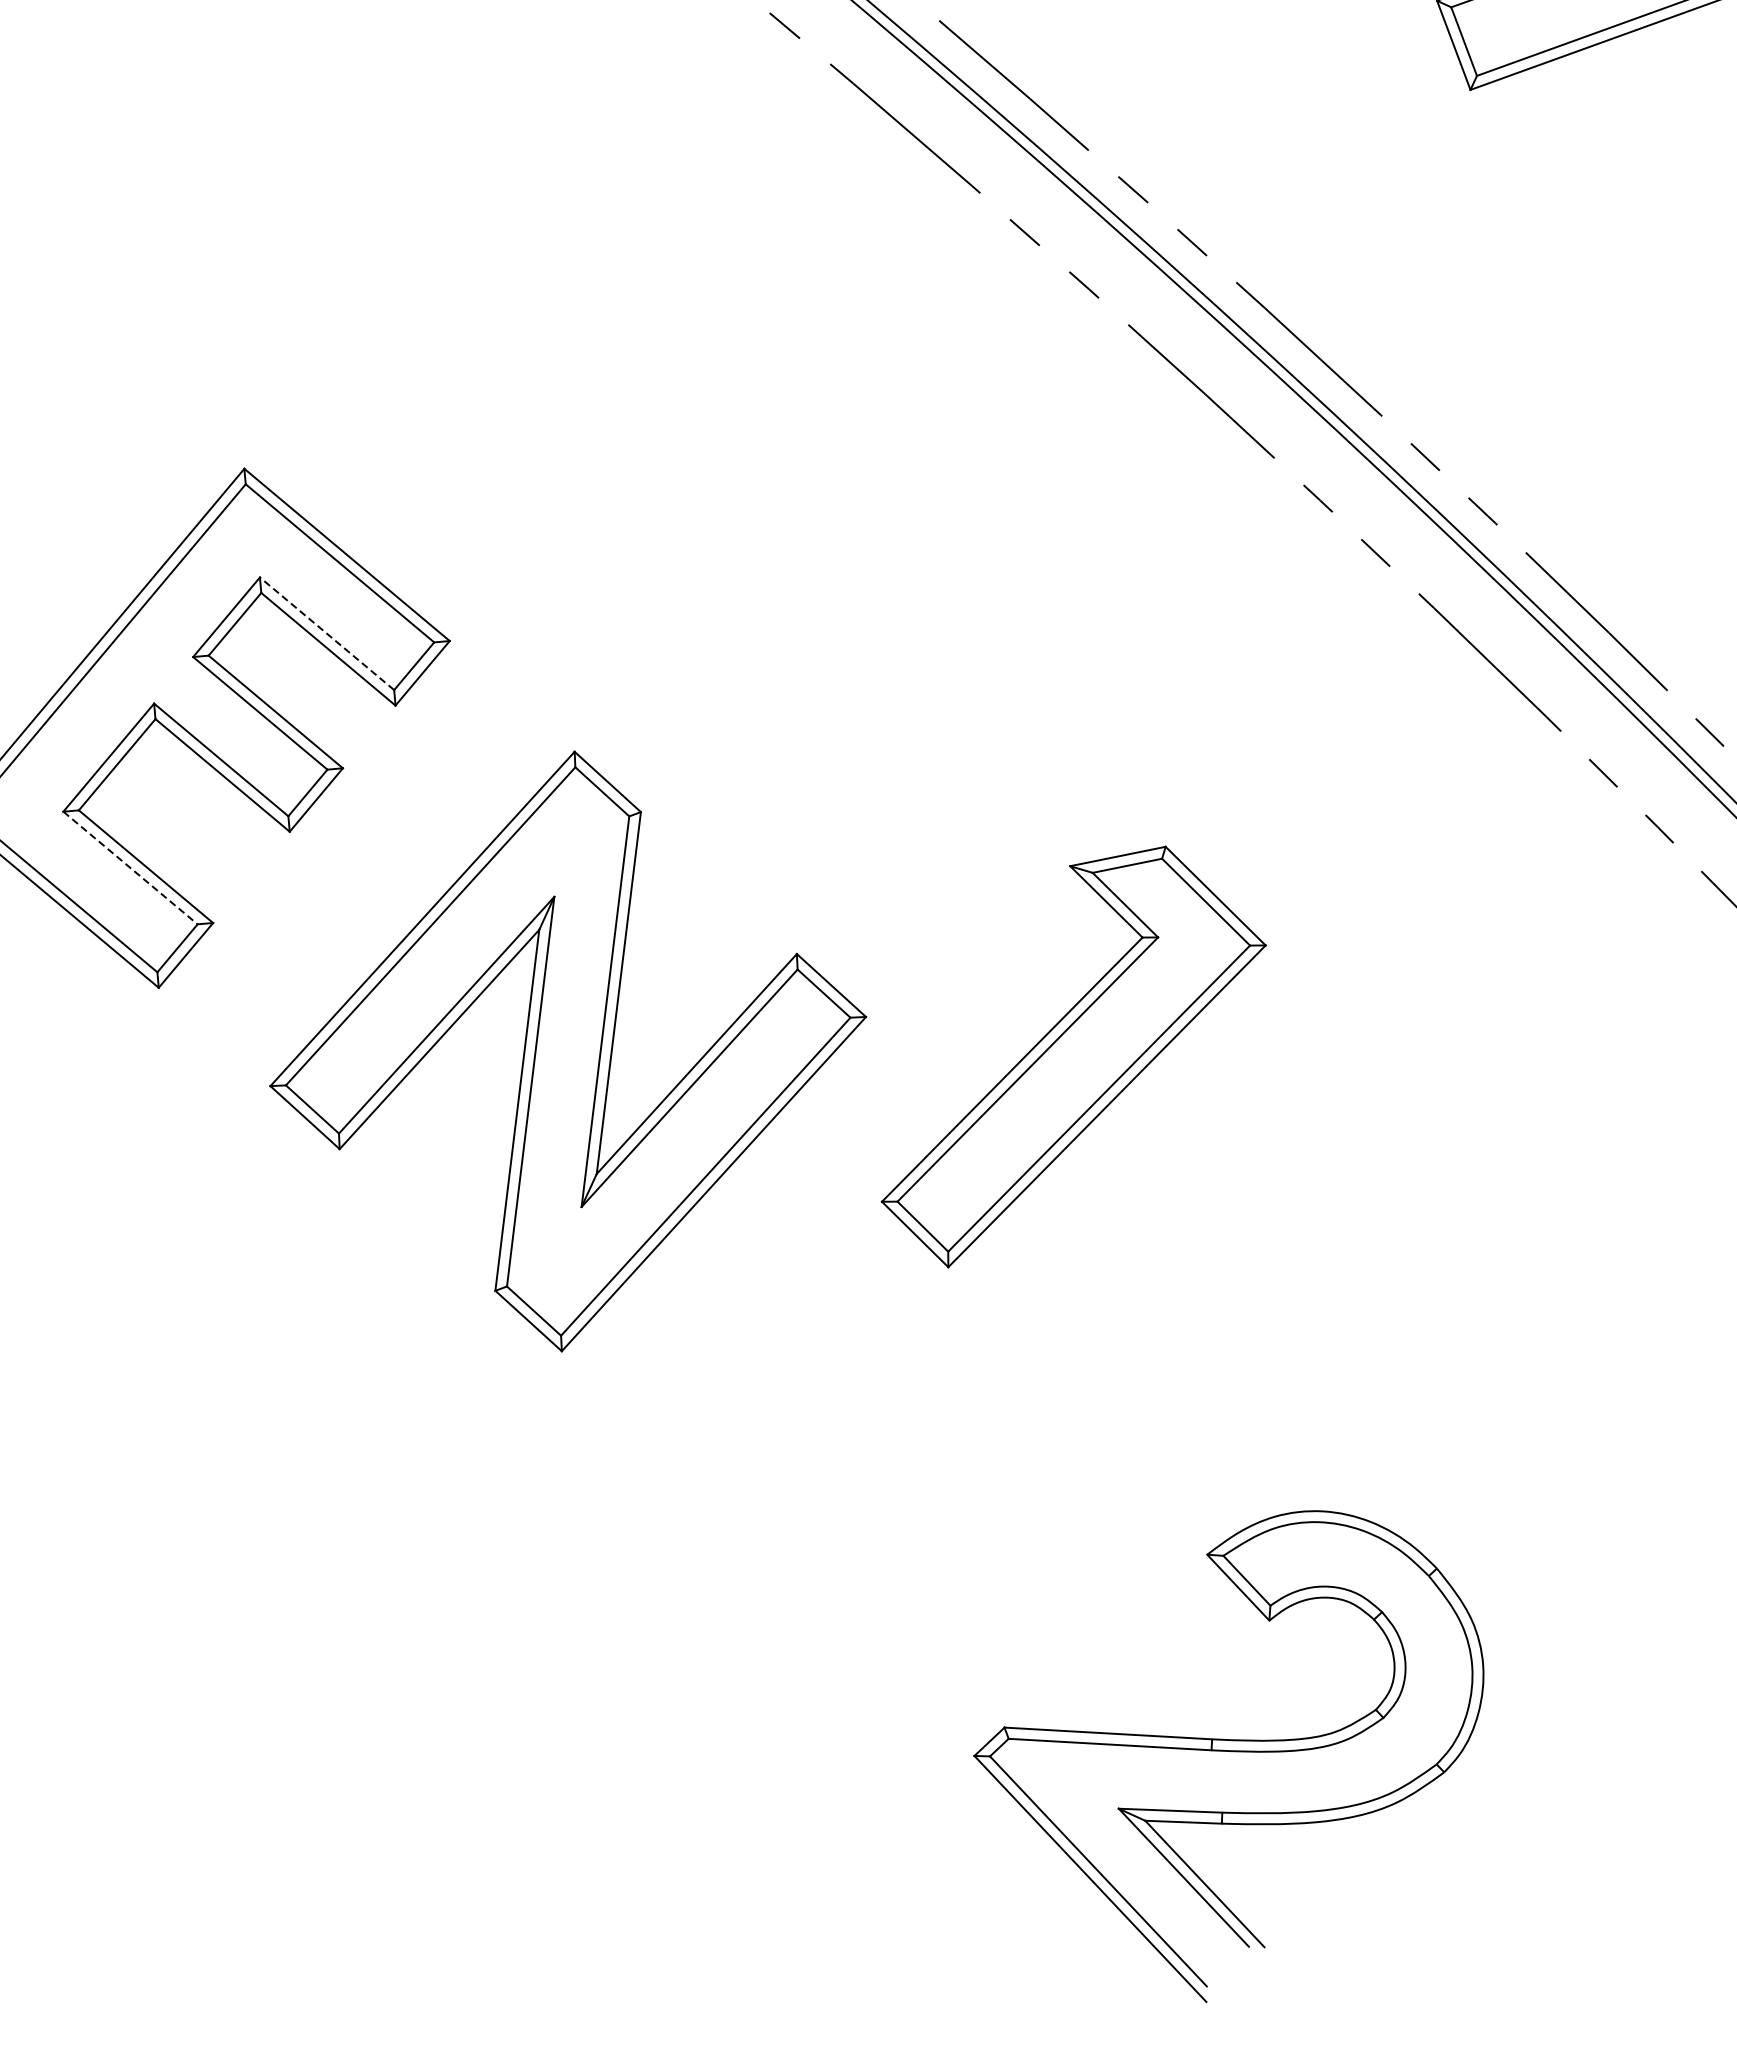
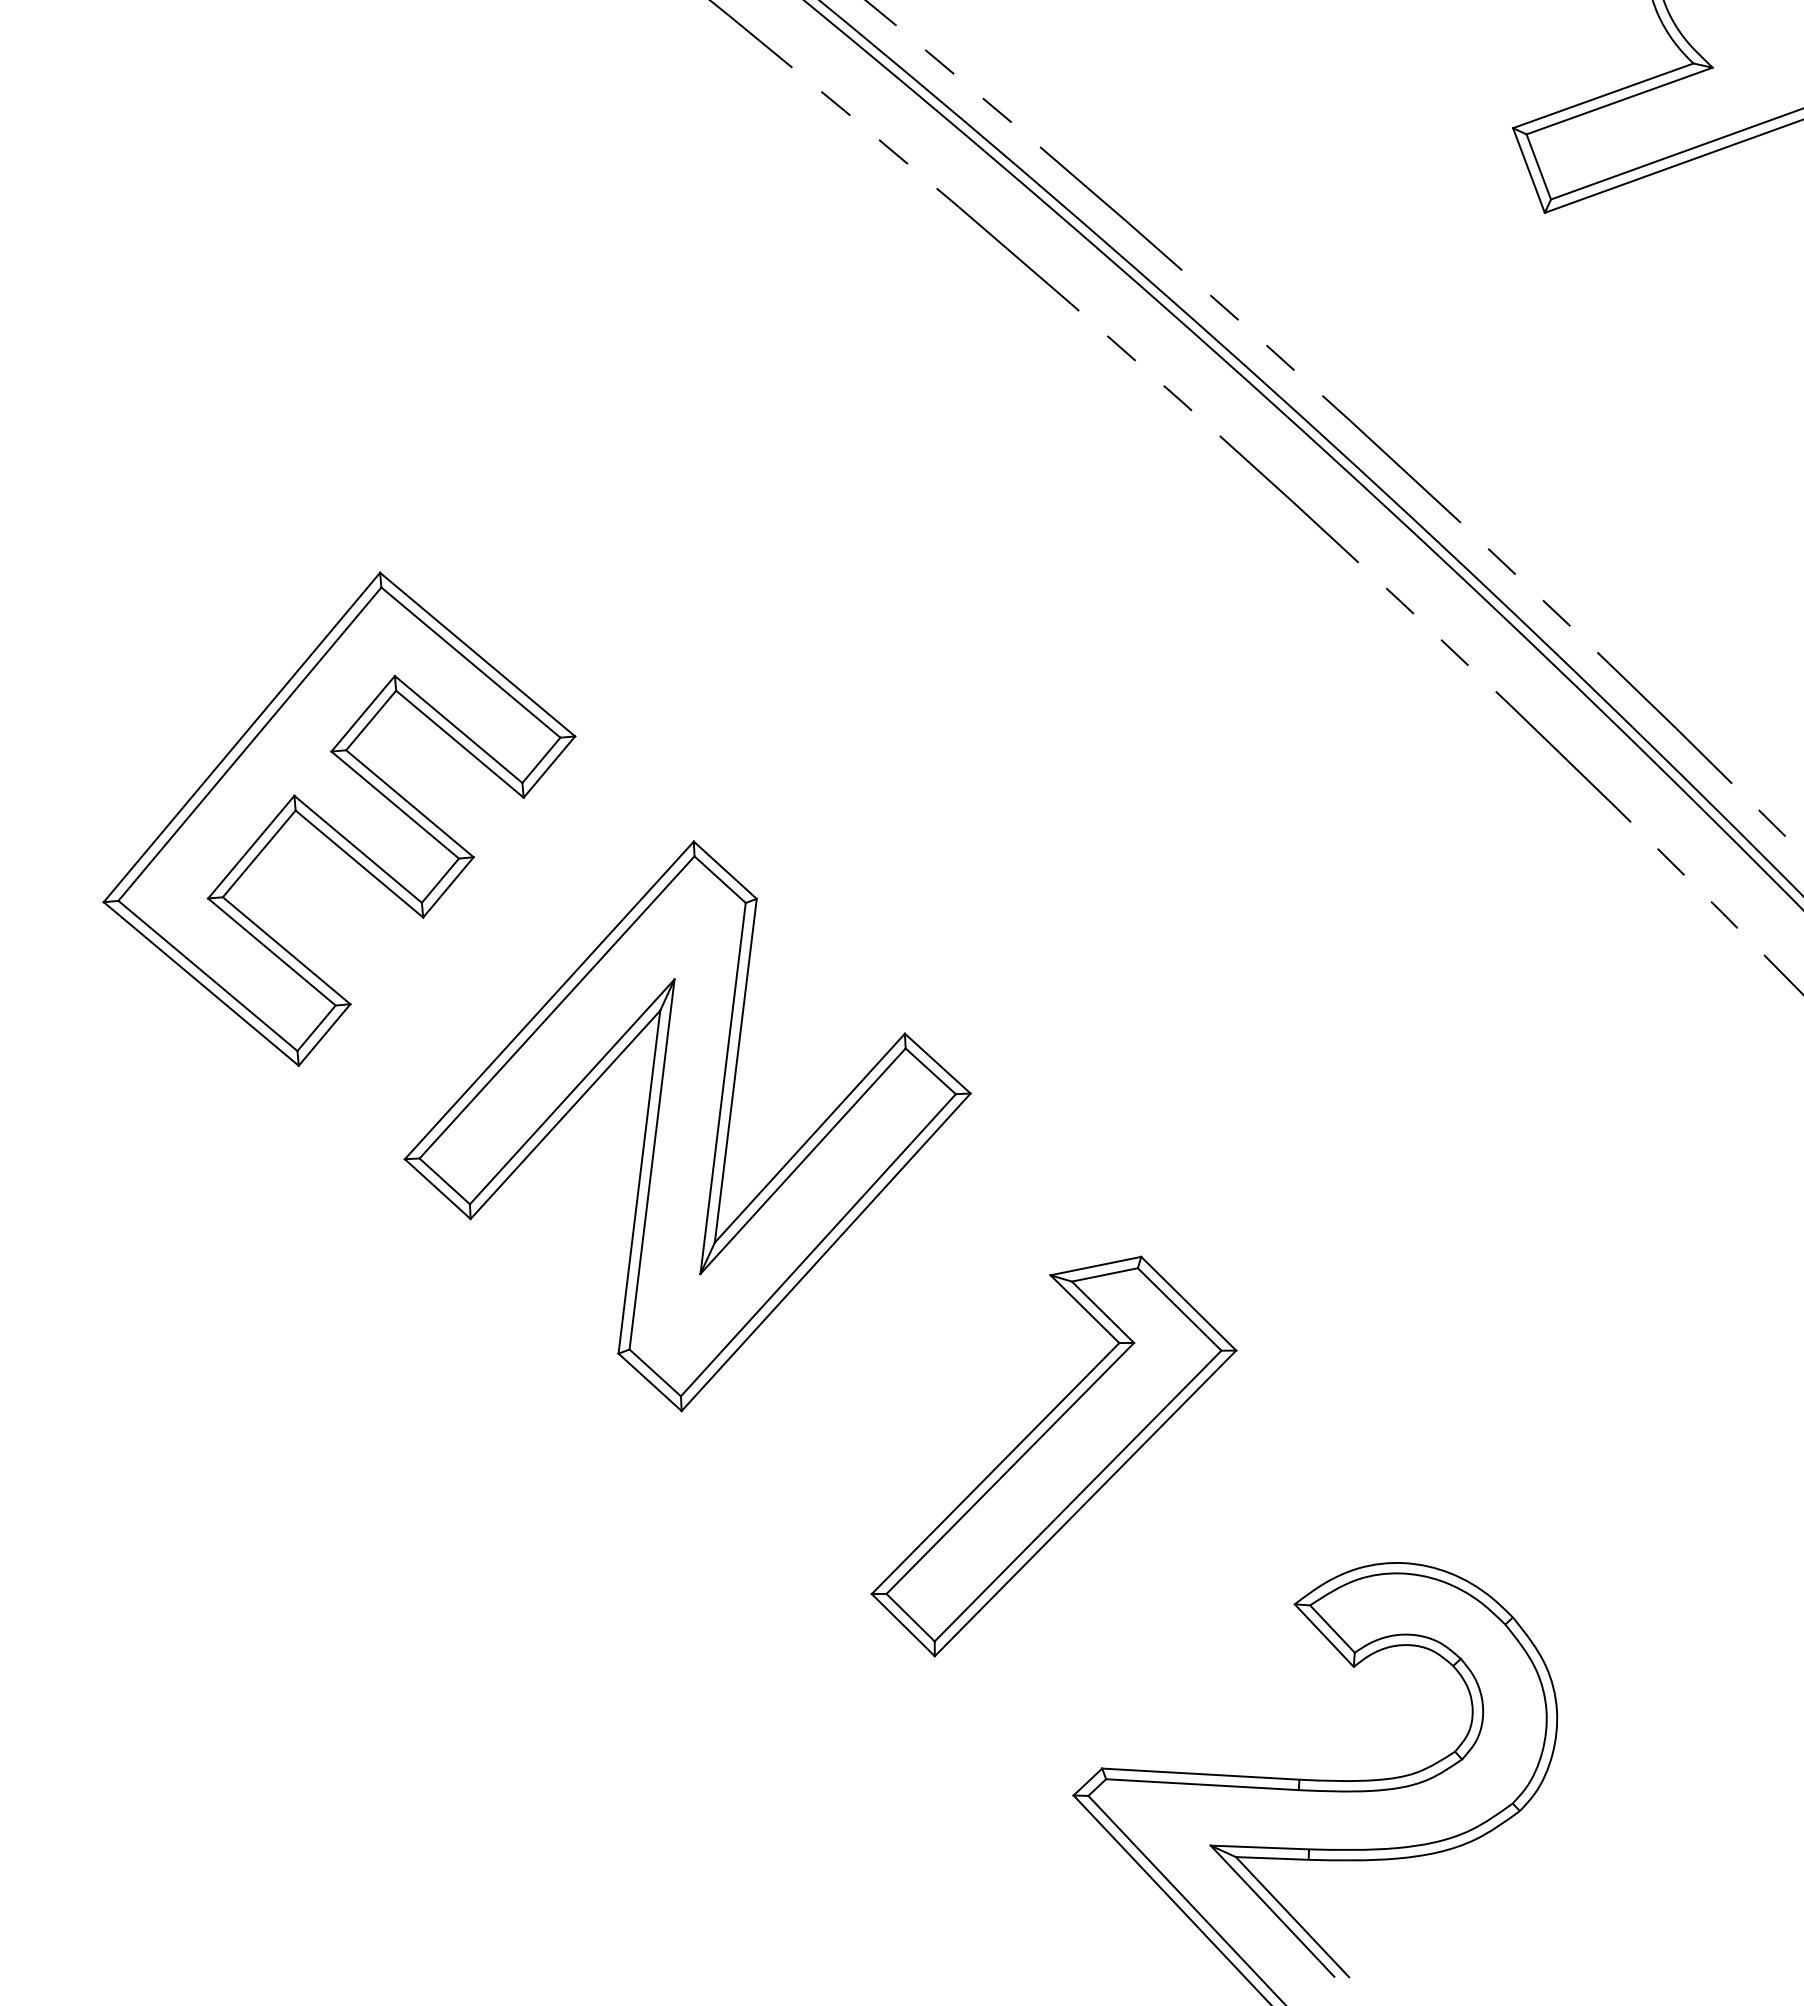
line: (326, 633) -> (458, 729), dashed -> solid
line: (131, 868) -> (272, 952), dashed -> solid
part: (1073, 1056) -> (1053, 1456), moved

